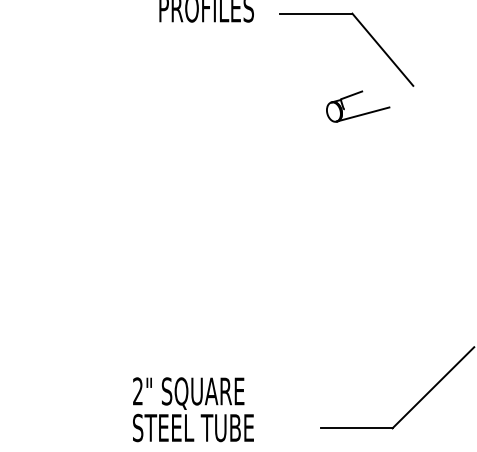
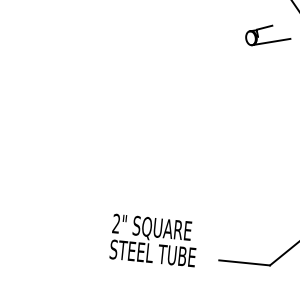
text: (193, 409) -> (154, 240), moved

